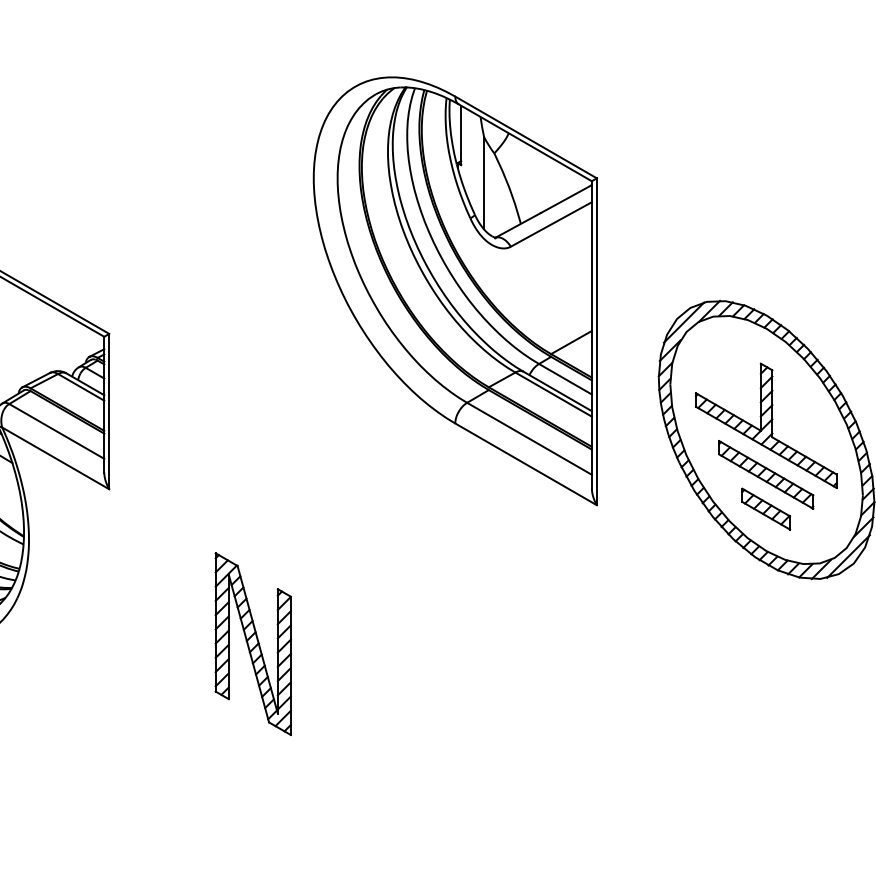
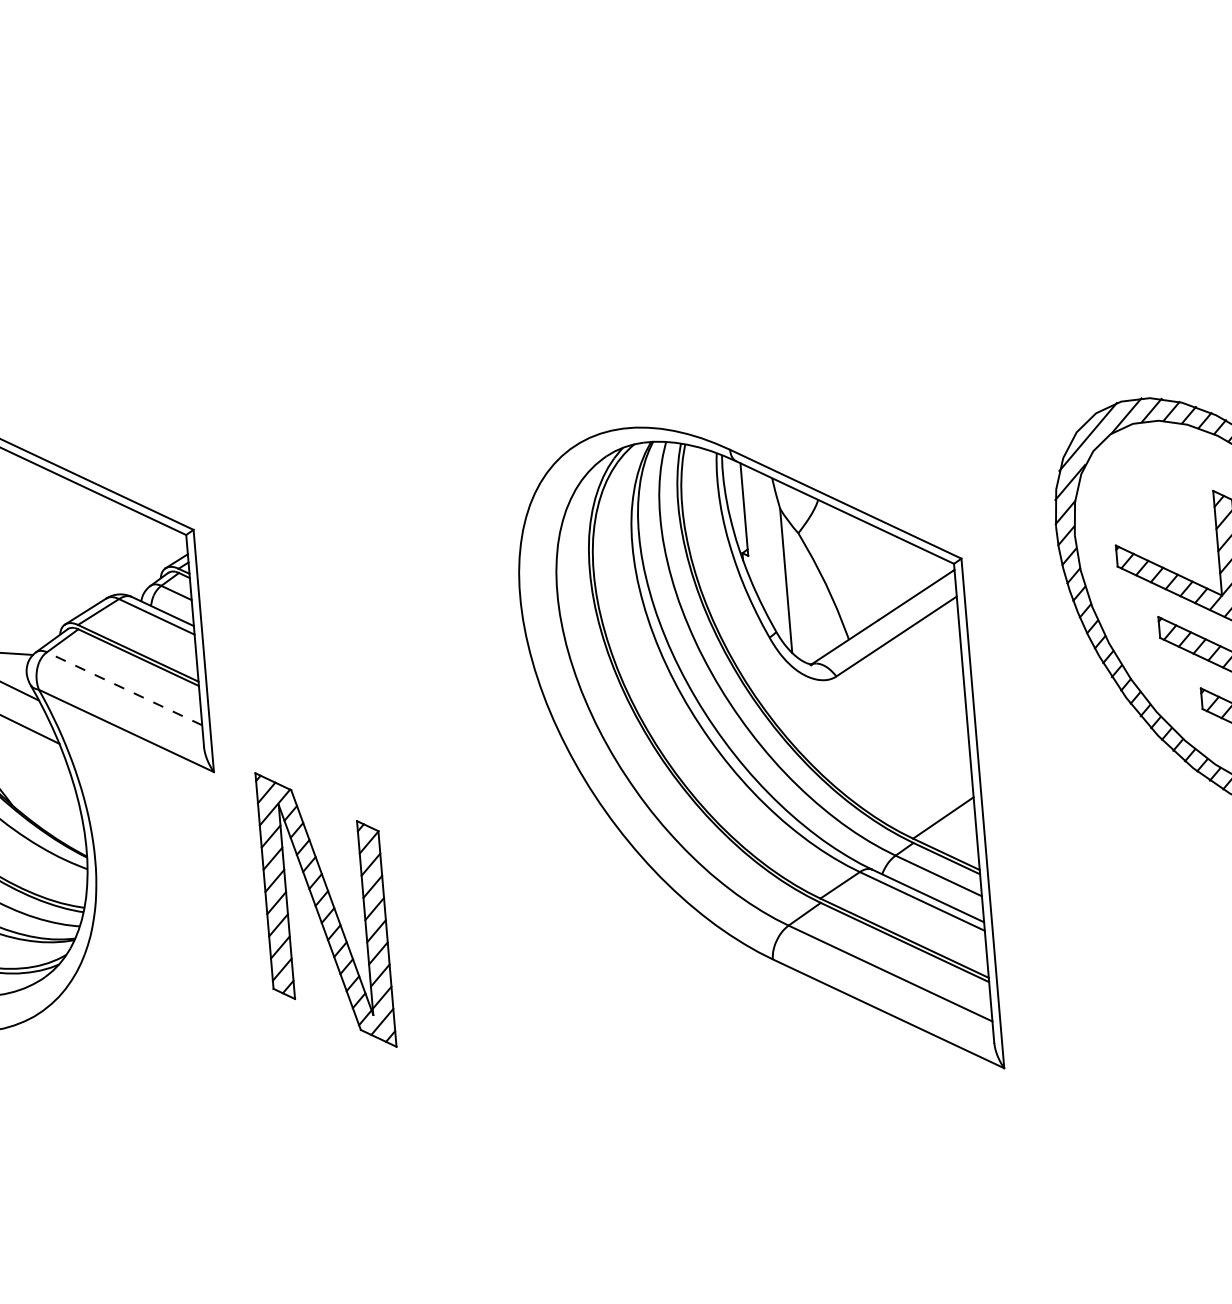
part: (454, 291) -> (754, 753), moved
line: (56, 431) -> (124, 688), solid -> dashed
part: (252, 643) -> (324, 909), moved

